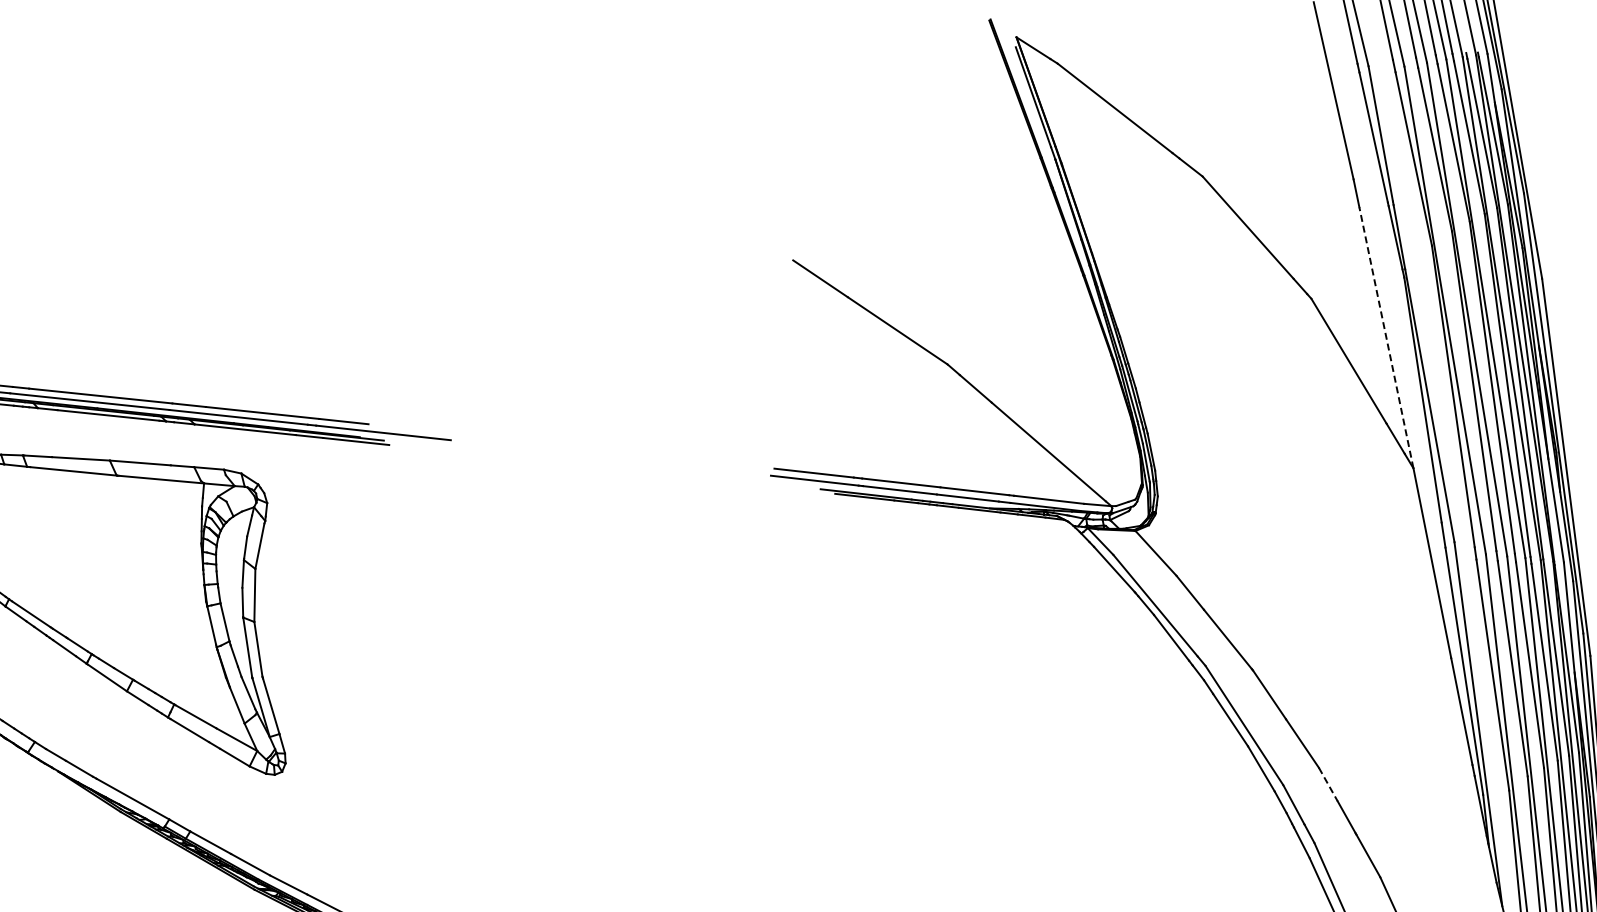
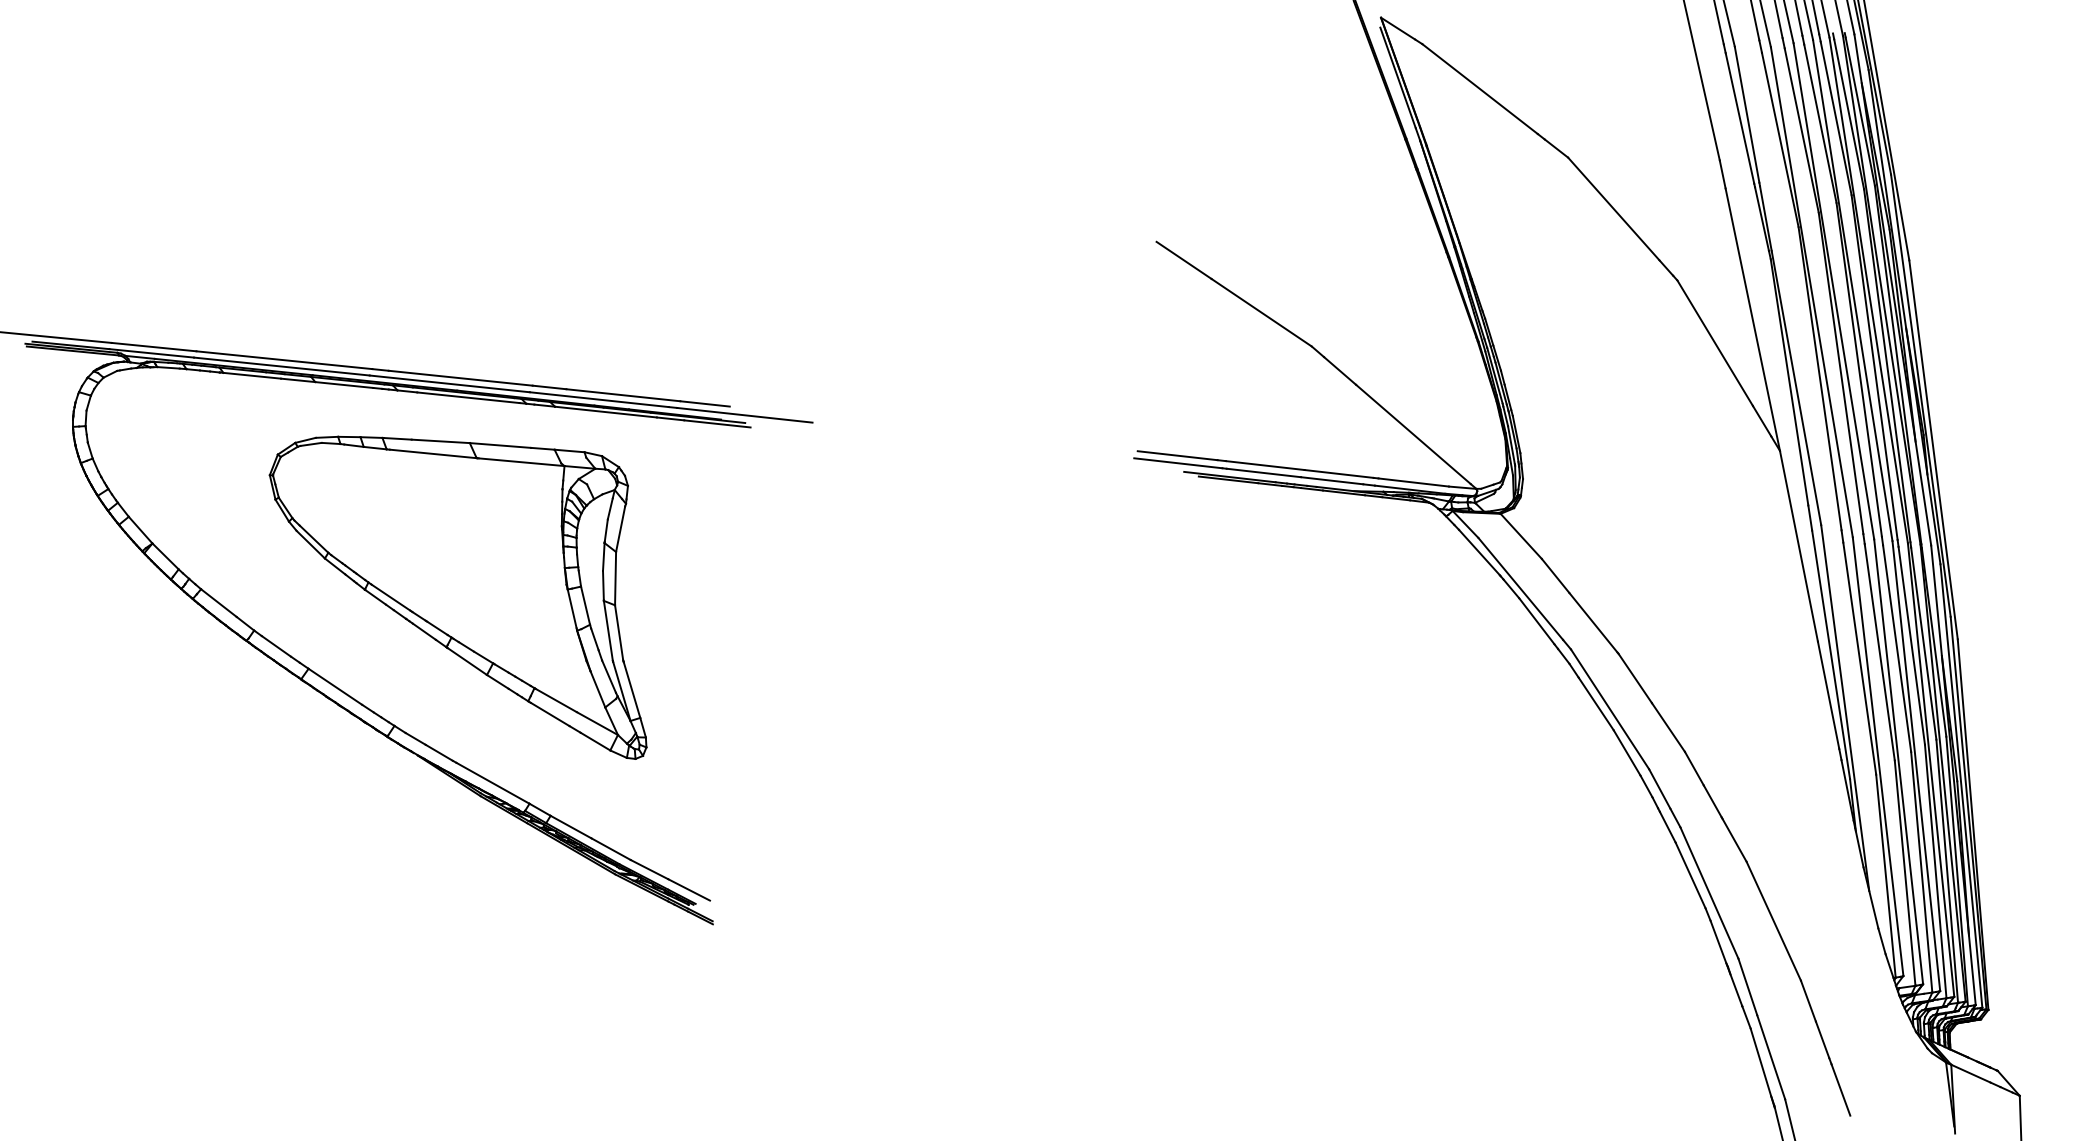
line: (1386, 337) -> (1752, 319), dashed -> solid
line: (1328, 785) -> (1694, 769), dashed -> solid

